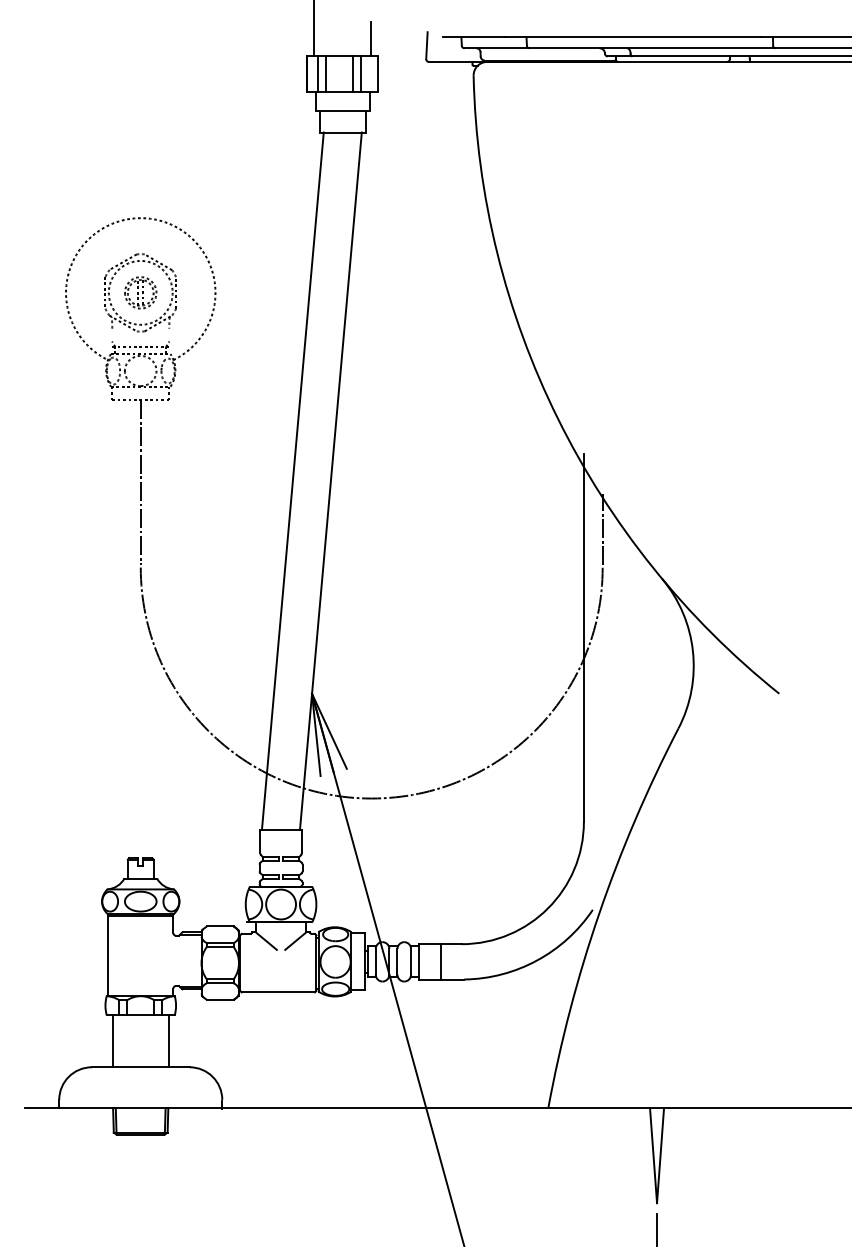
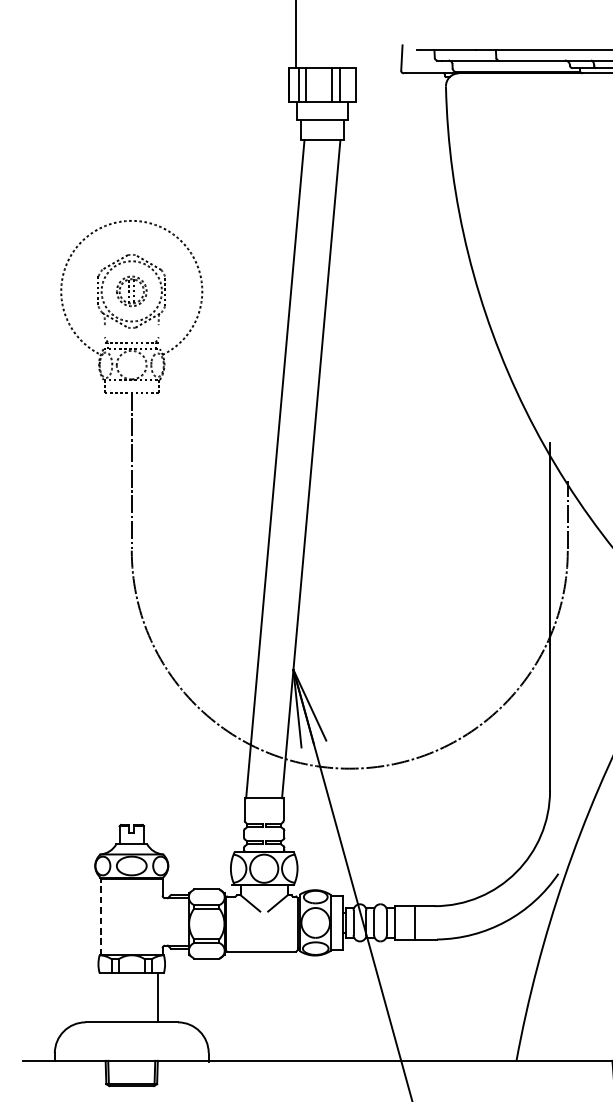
line: (371, 38) -> (349, 51), removed
line: (108, 954) -> (101, 915), solid -> dashed
line: (112, 1041) -> (105, 998), removed

